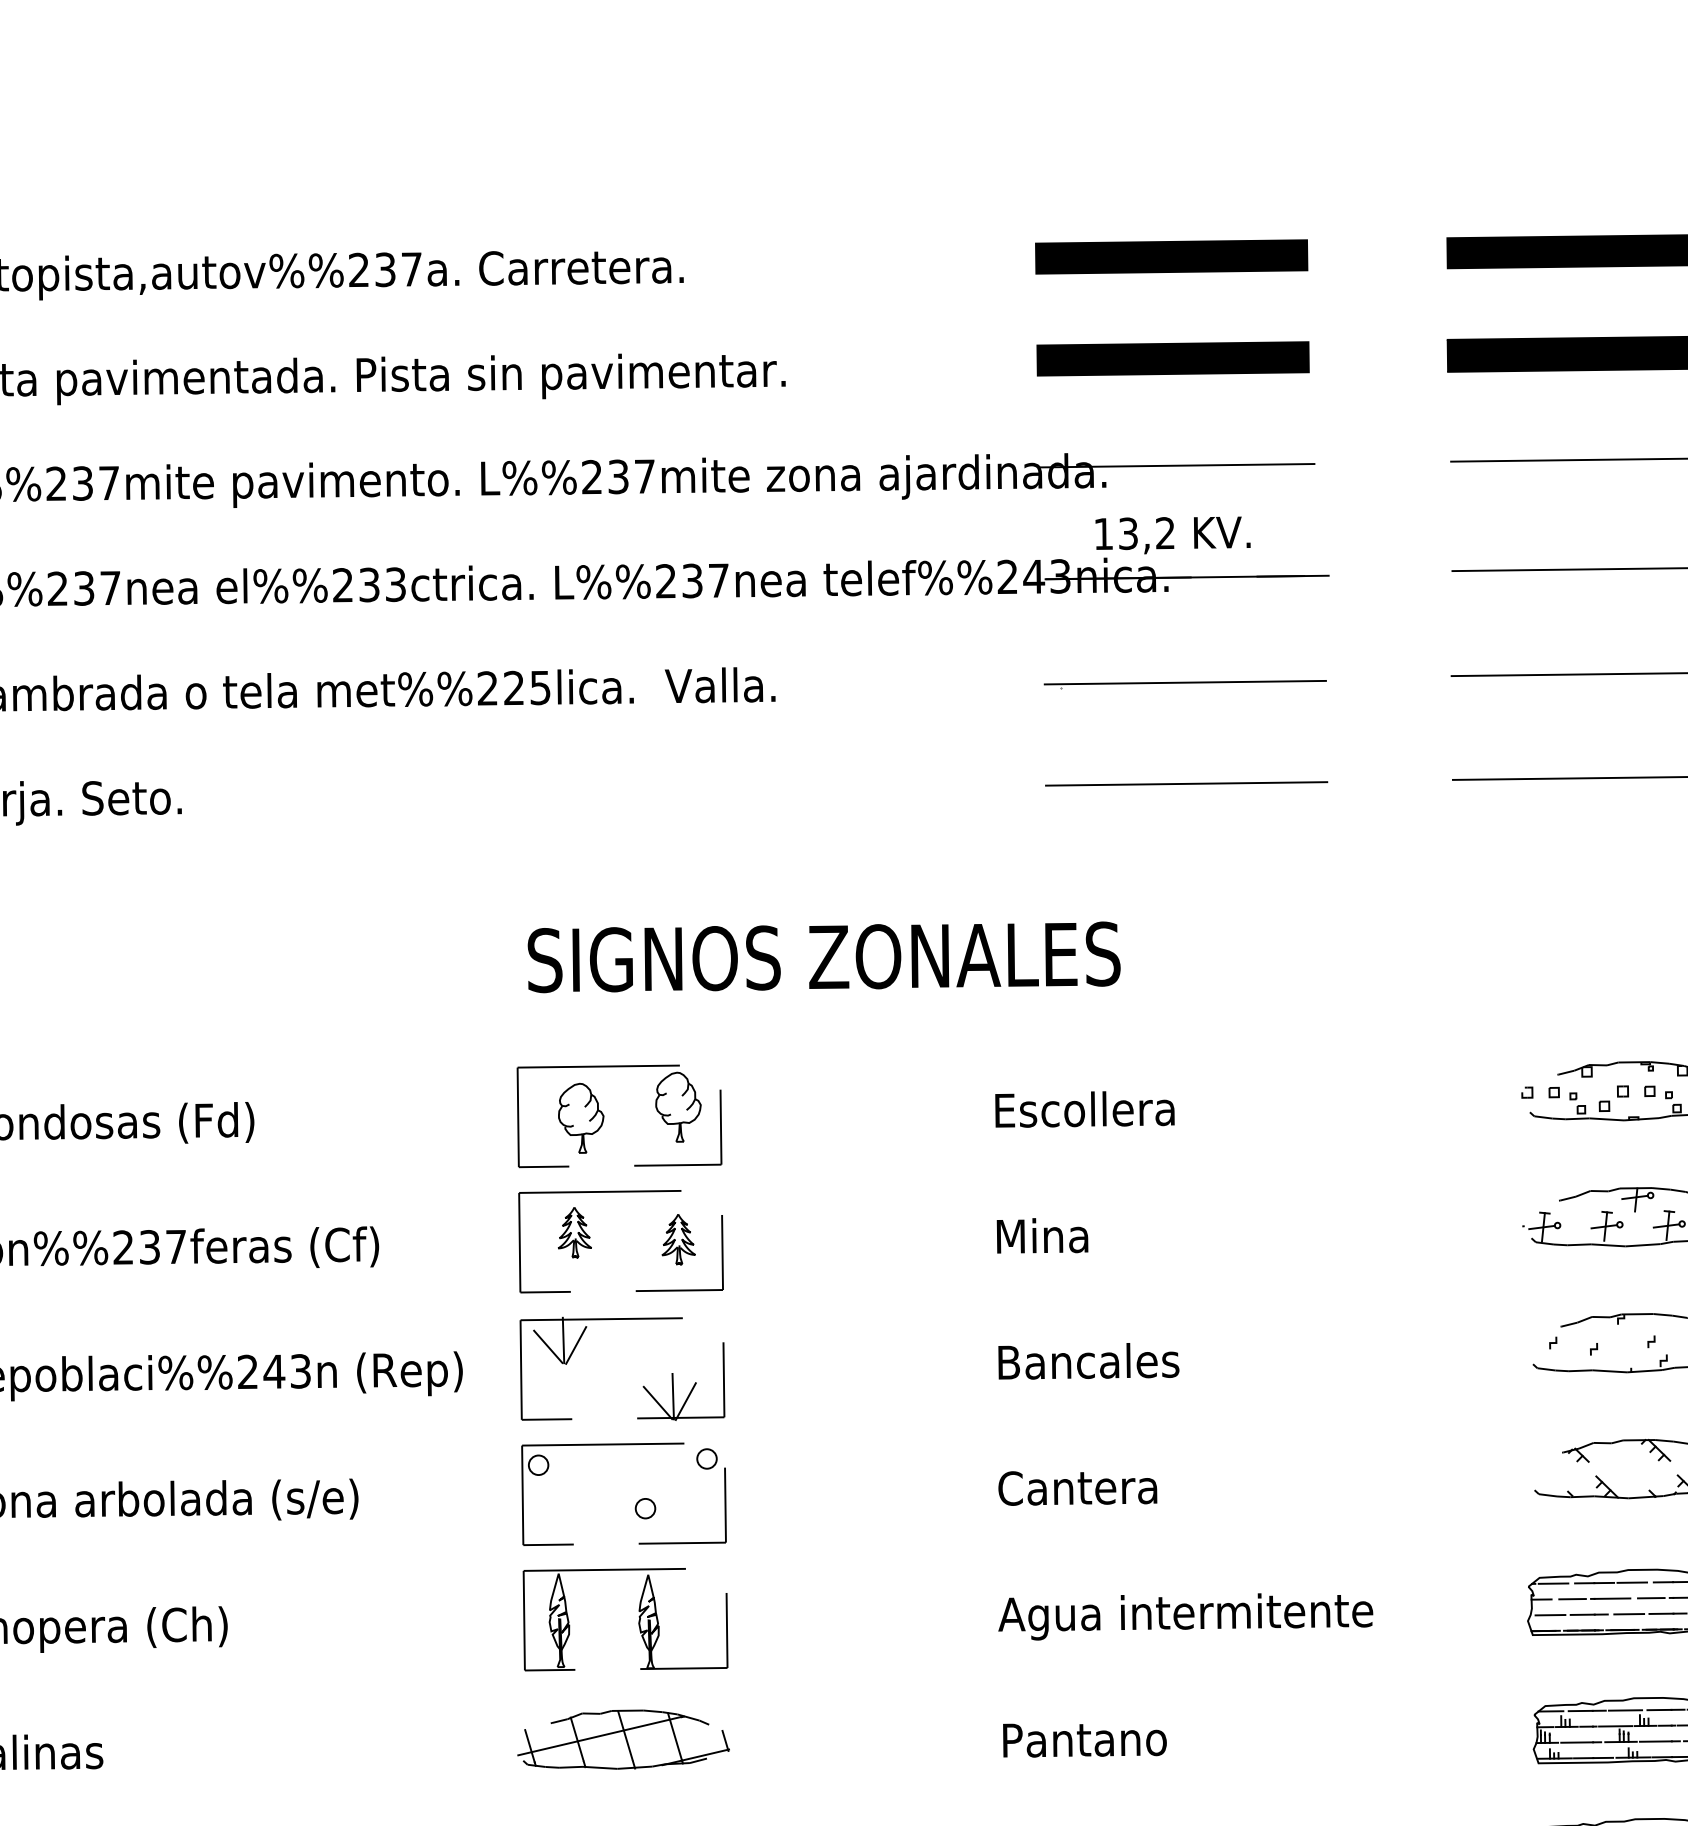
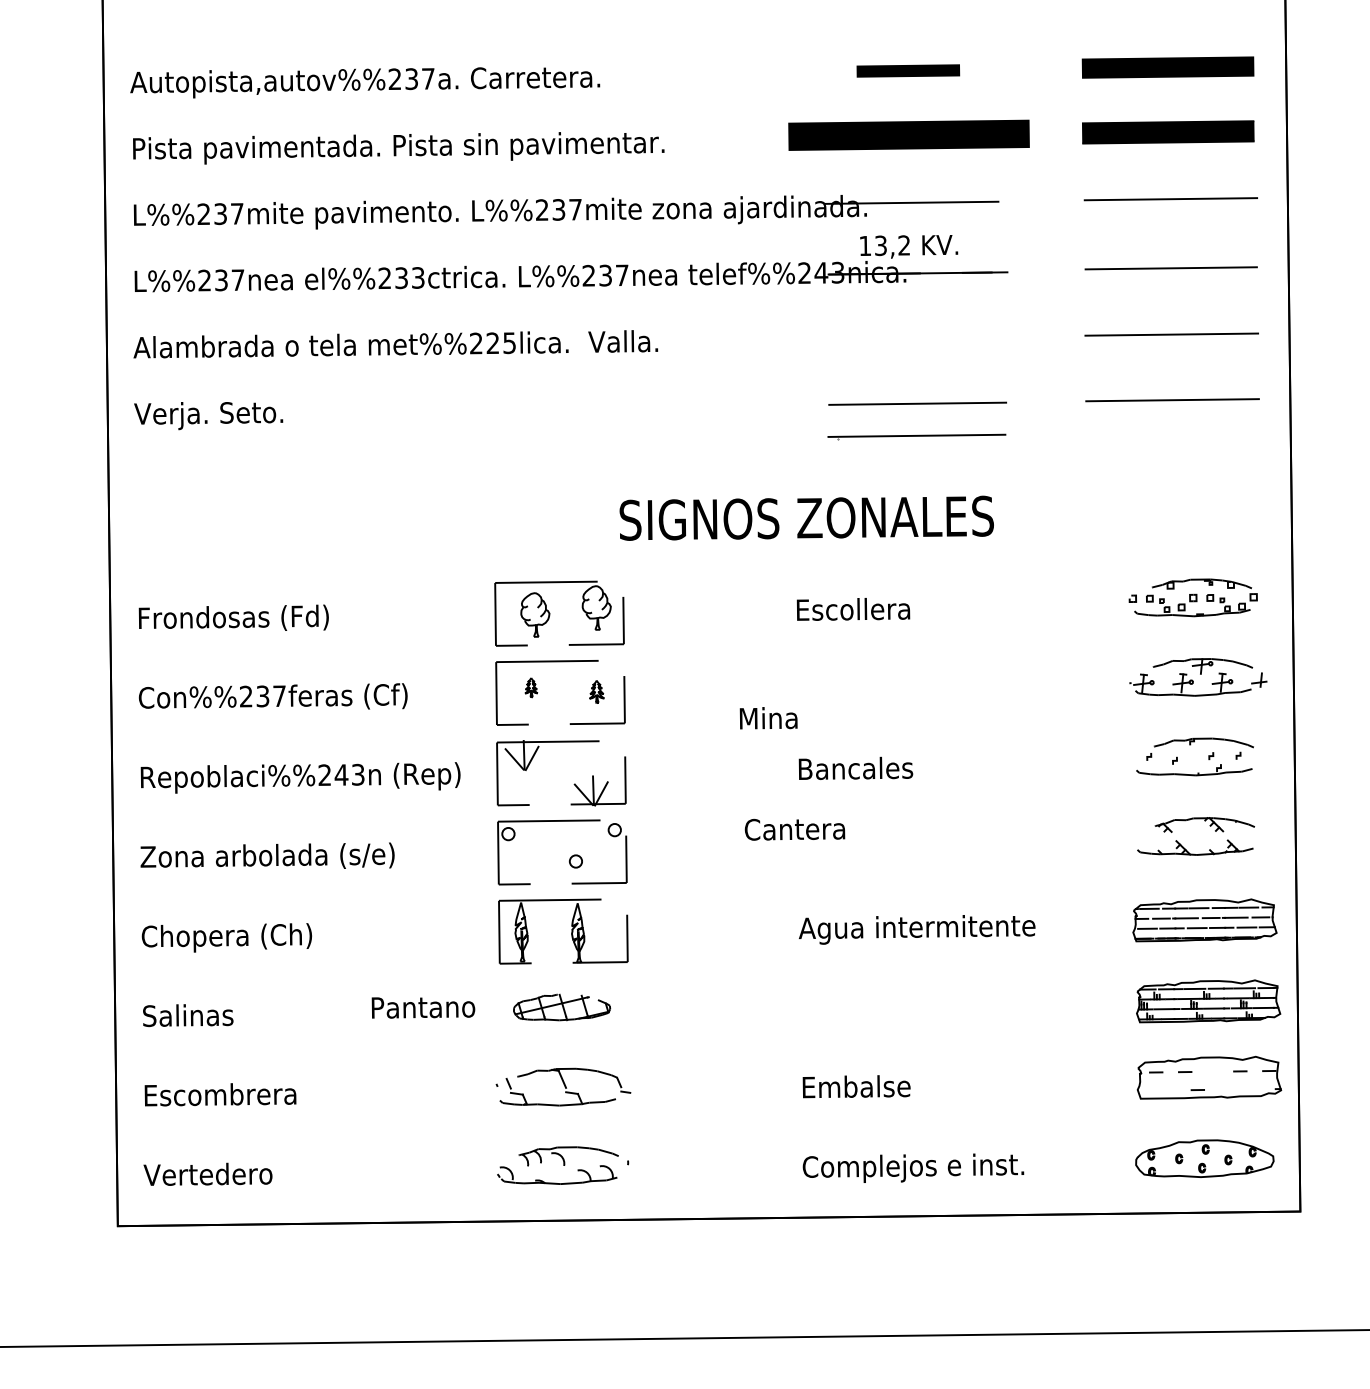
part: (1172, 256) -> (908, 70), size x0.6
part: (1173, 359) -> (909, 135), size x1.4
part: (1184, 683) -> (916, 436), moved
text: (823, 956) -> (806, 517), moved
part: (575, 1233) -> (531, 687), size x0.6
text: (1042, 1236) -> (768, 718), moved
part: (678, 1239) -> (596, 691), size x0.7
text: (1077, 1488) -> (794, 829), moved
part: (622, 1739) -> (561, 1007), size x0.7
text: (1084, 1739) -> (423, 1007), moved

